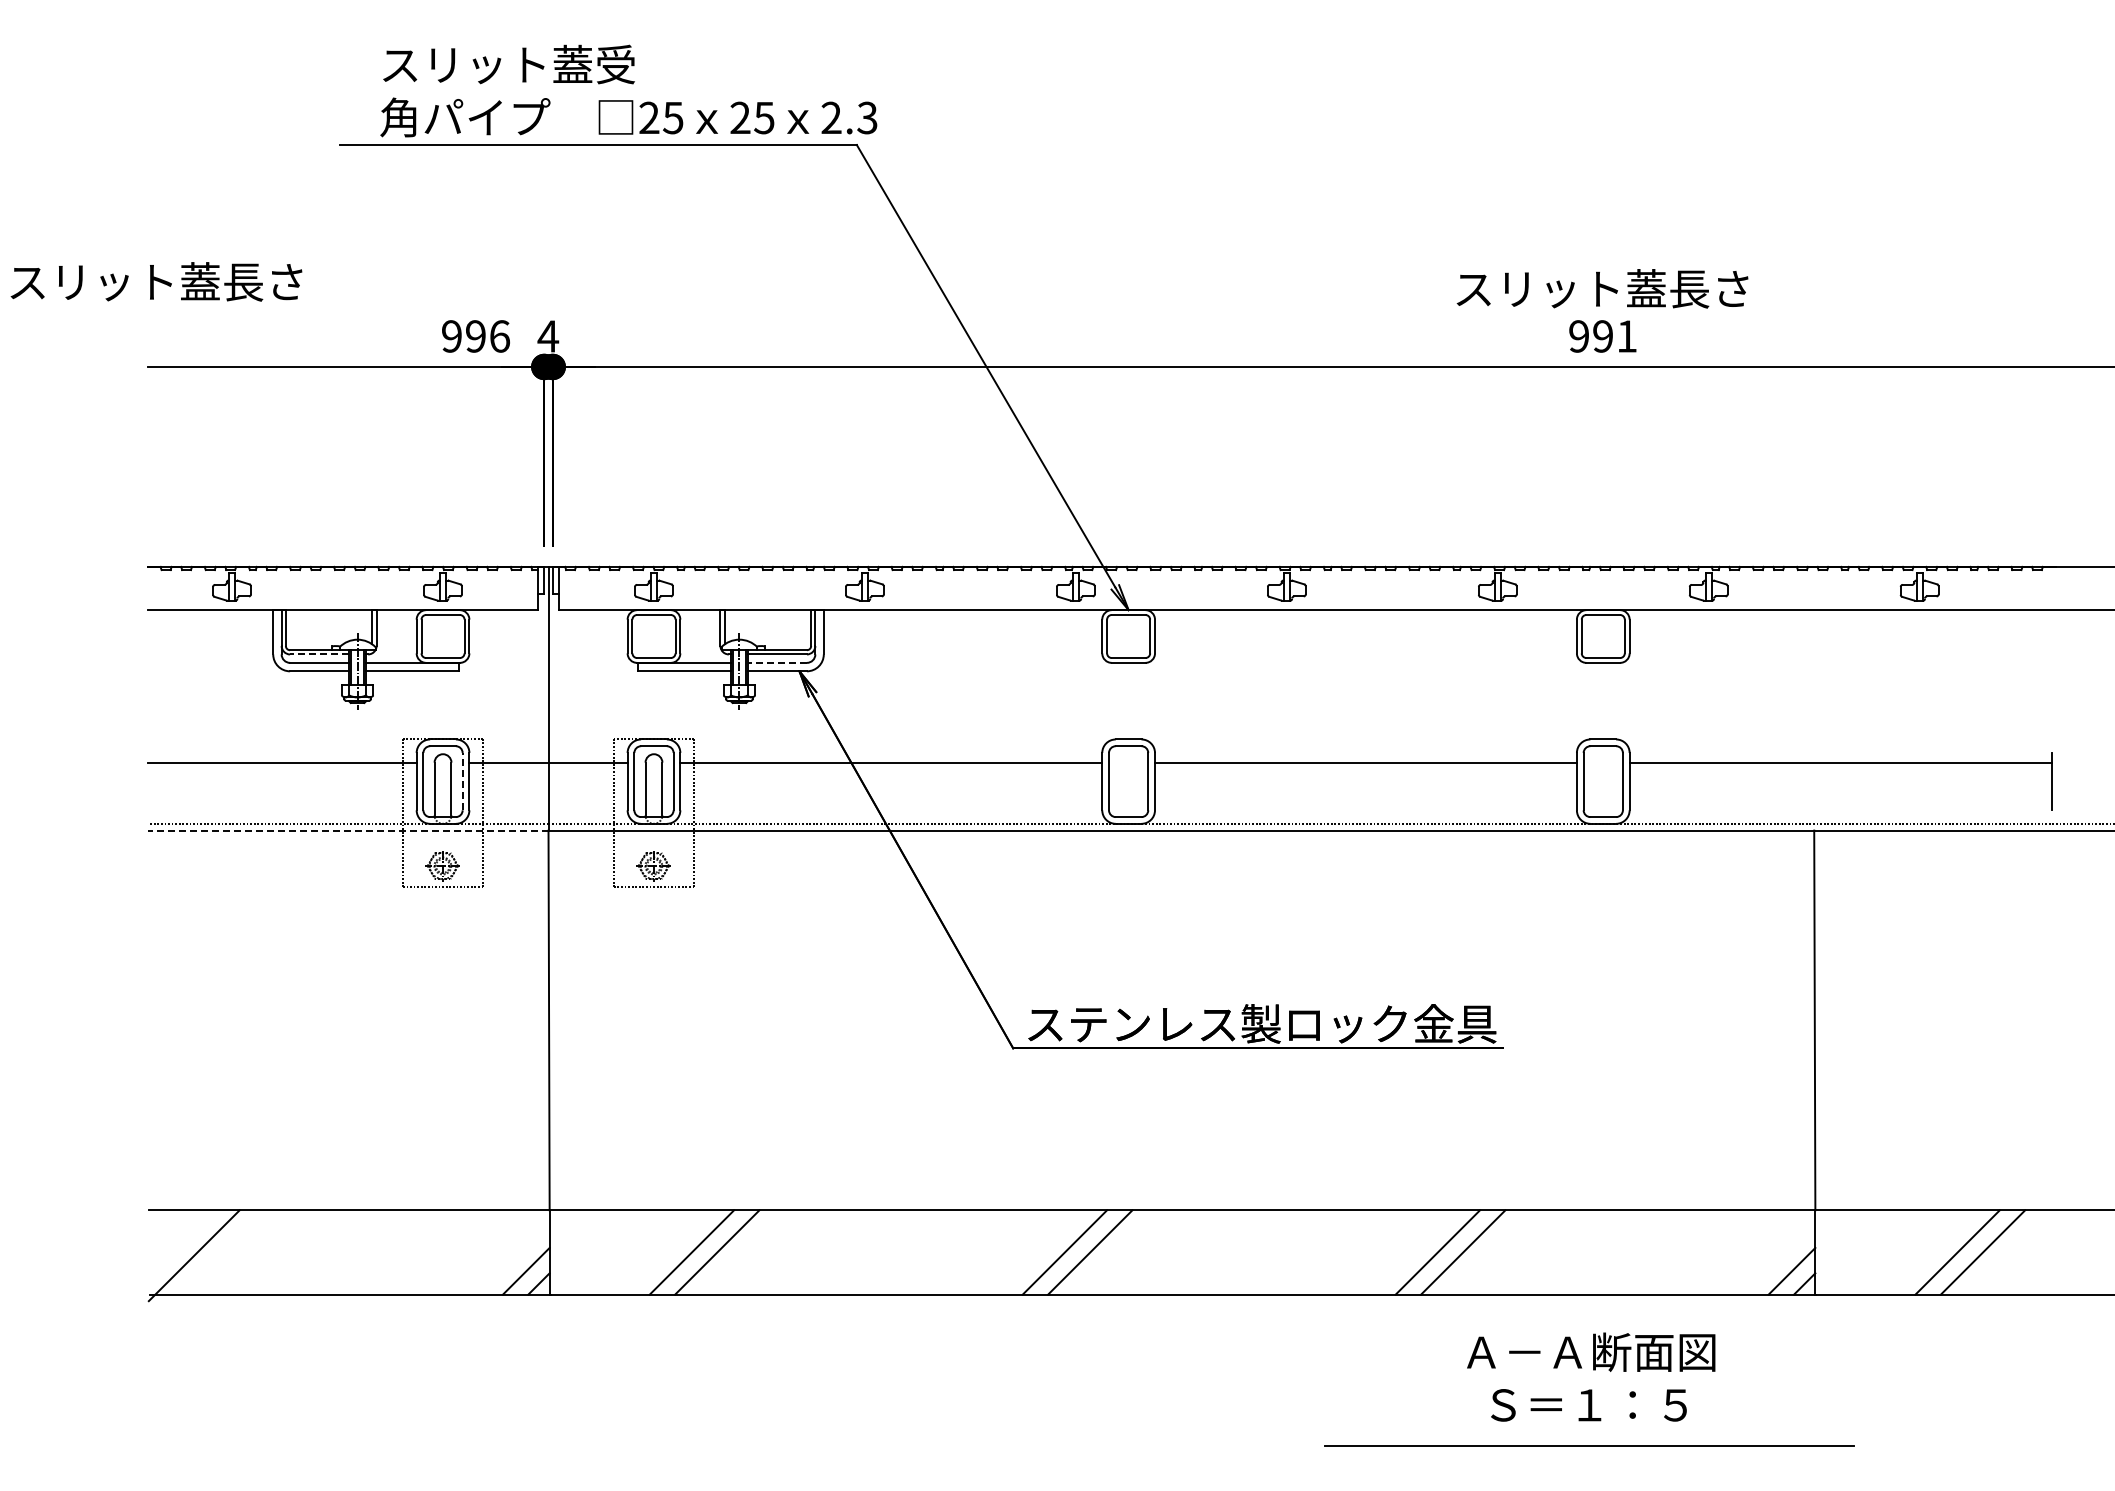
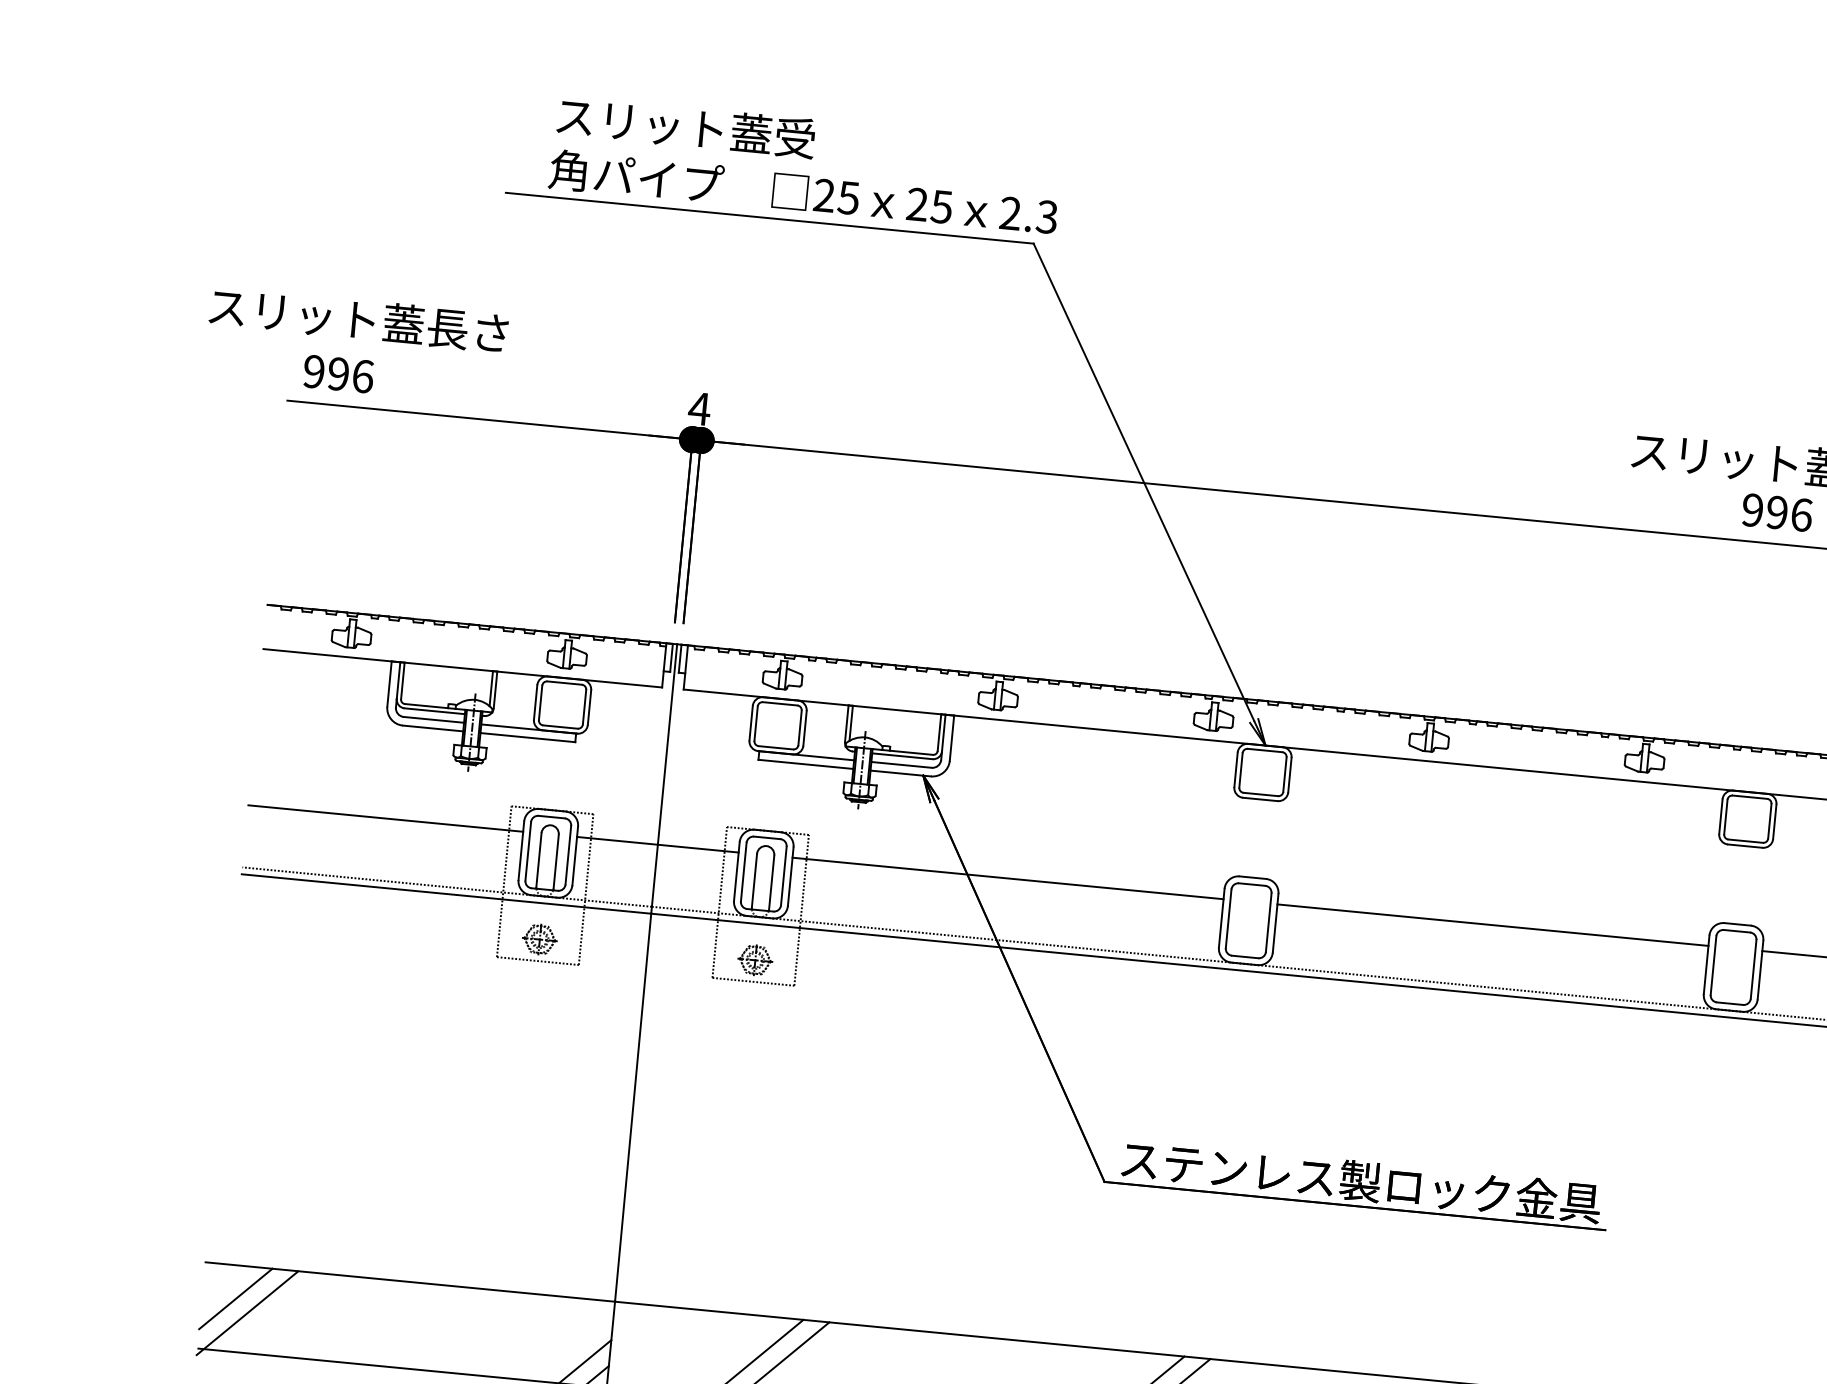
text: (156, 281) -> (358, 319), moved
text: (475, 336) -> (338, 374), moved
text: (1627, 336) -> (1802, 515), 991 -> 996
line: (319, 654) -> (434, 711), dashed -> solid
line: (777, 662) -> (901, 764), dashed -> solid
line: (462, 781) -> (568, 855), dashed -> solid
line: (347, 830) -> (445, 893), dashed -> solid
line: (181, 1242) -> (235, 1298), added

